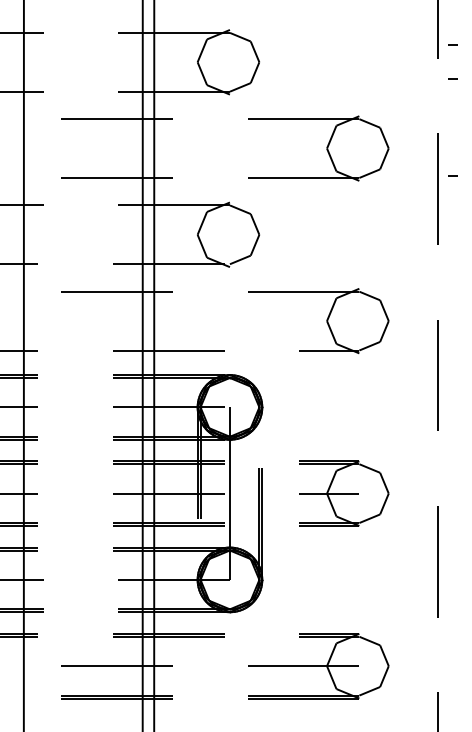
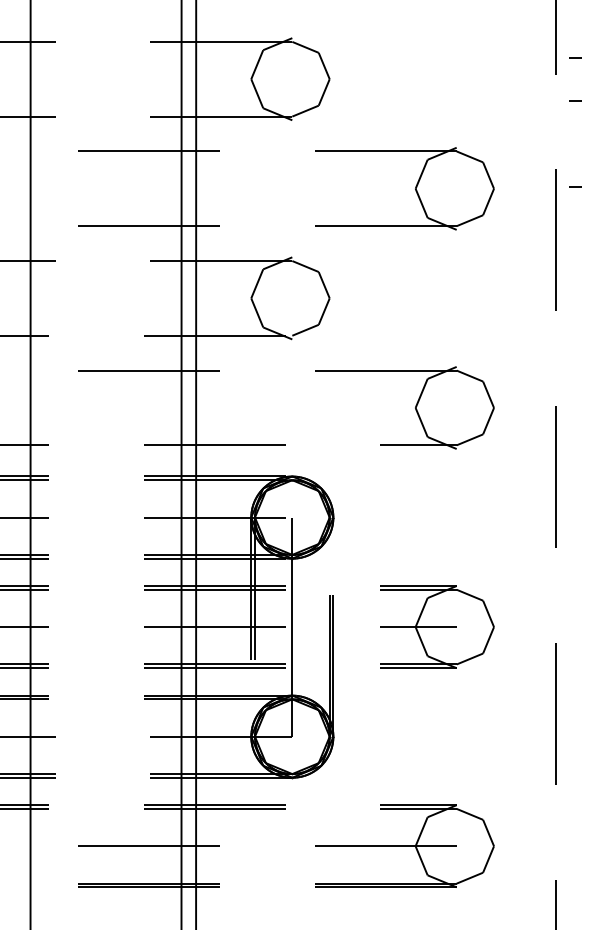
line: (452, 175) -> (575, 186), moved

